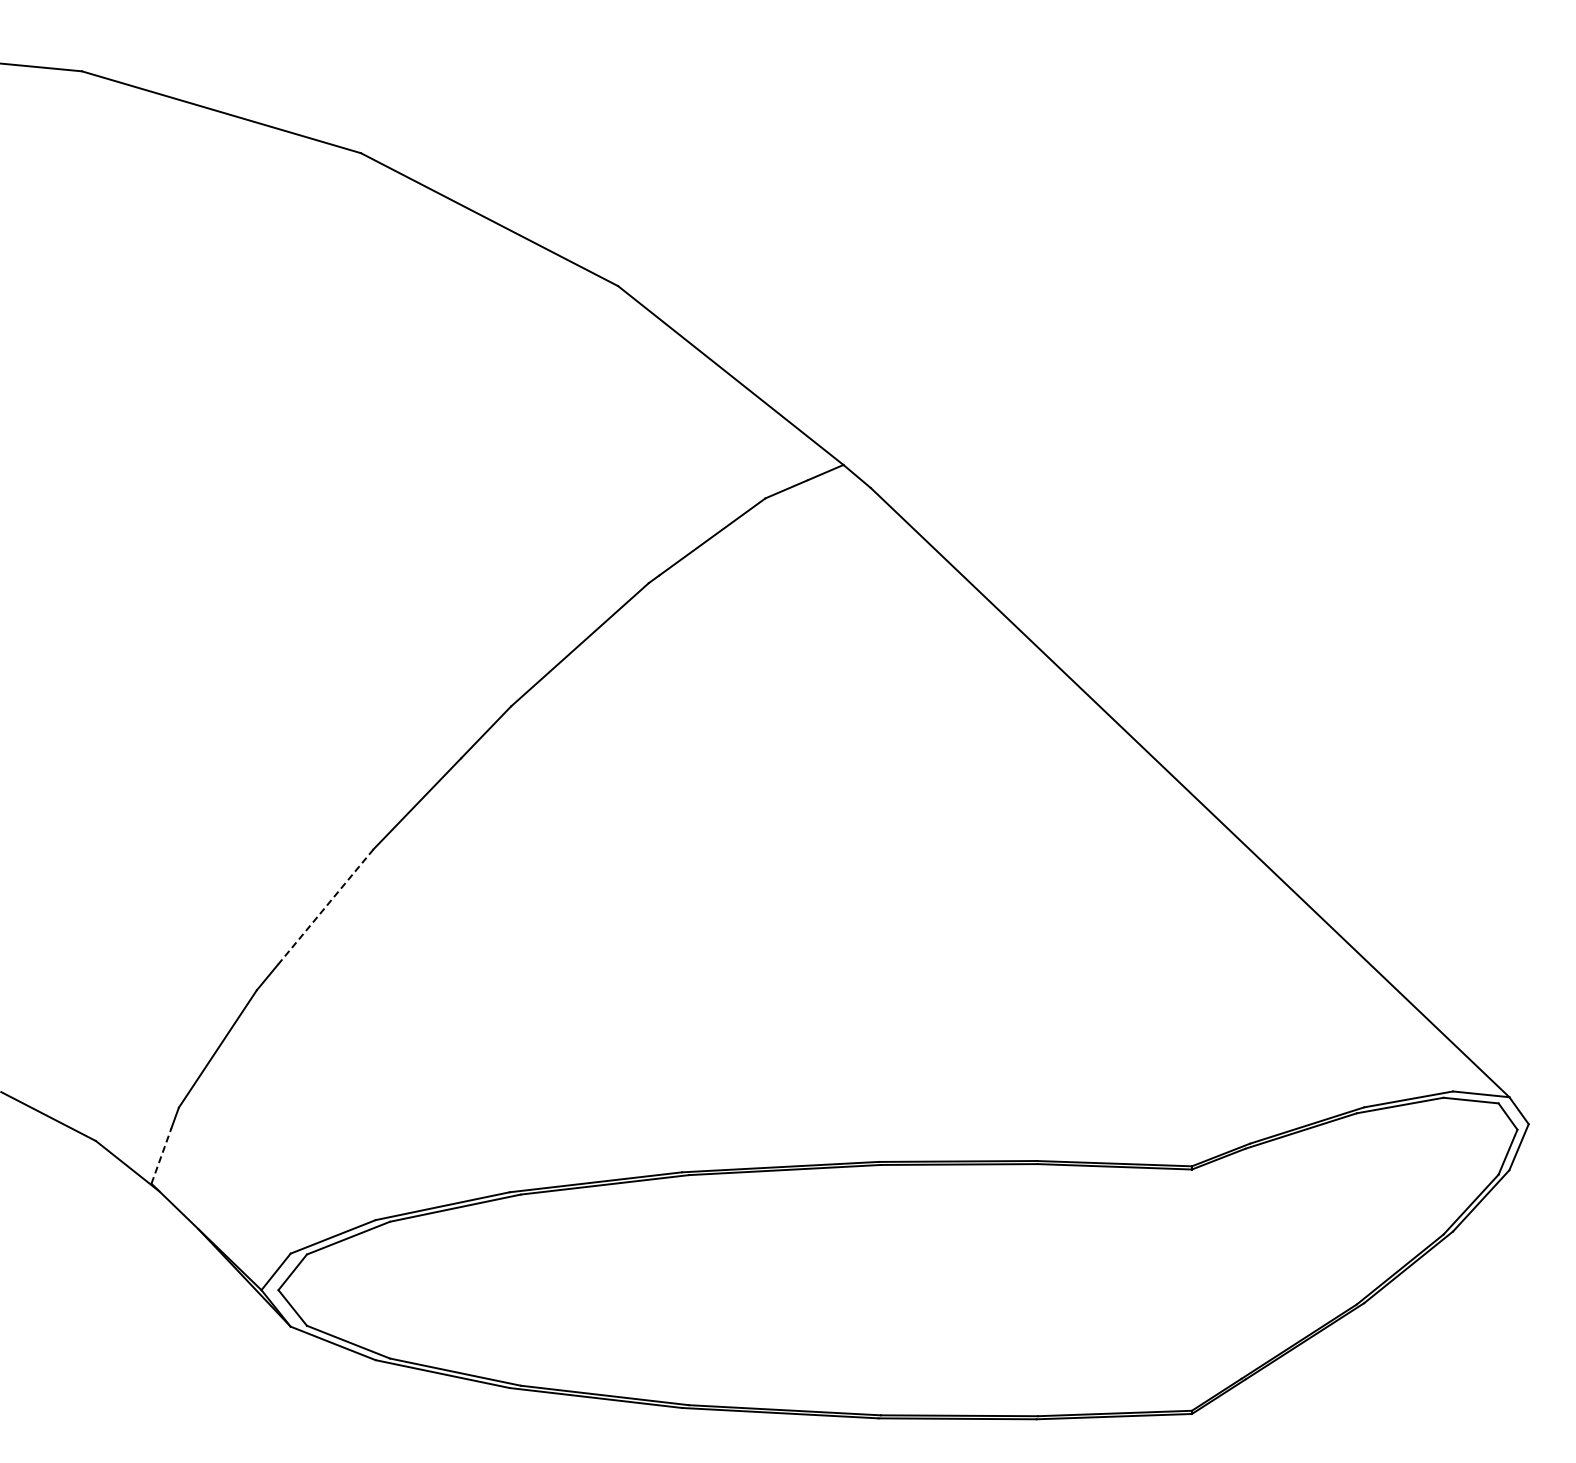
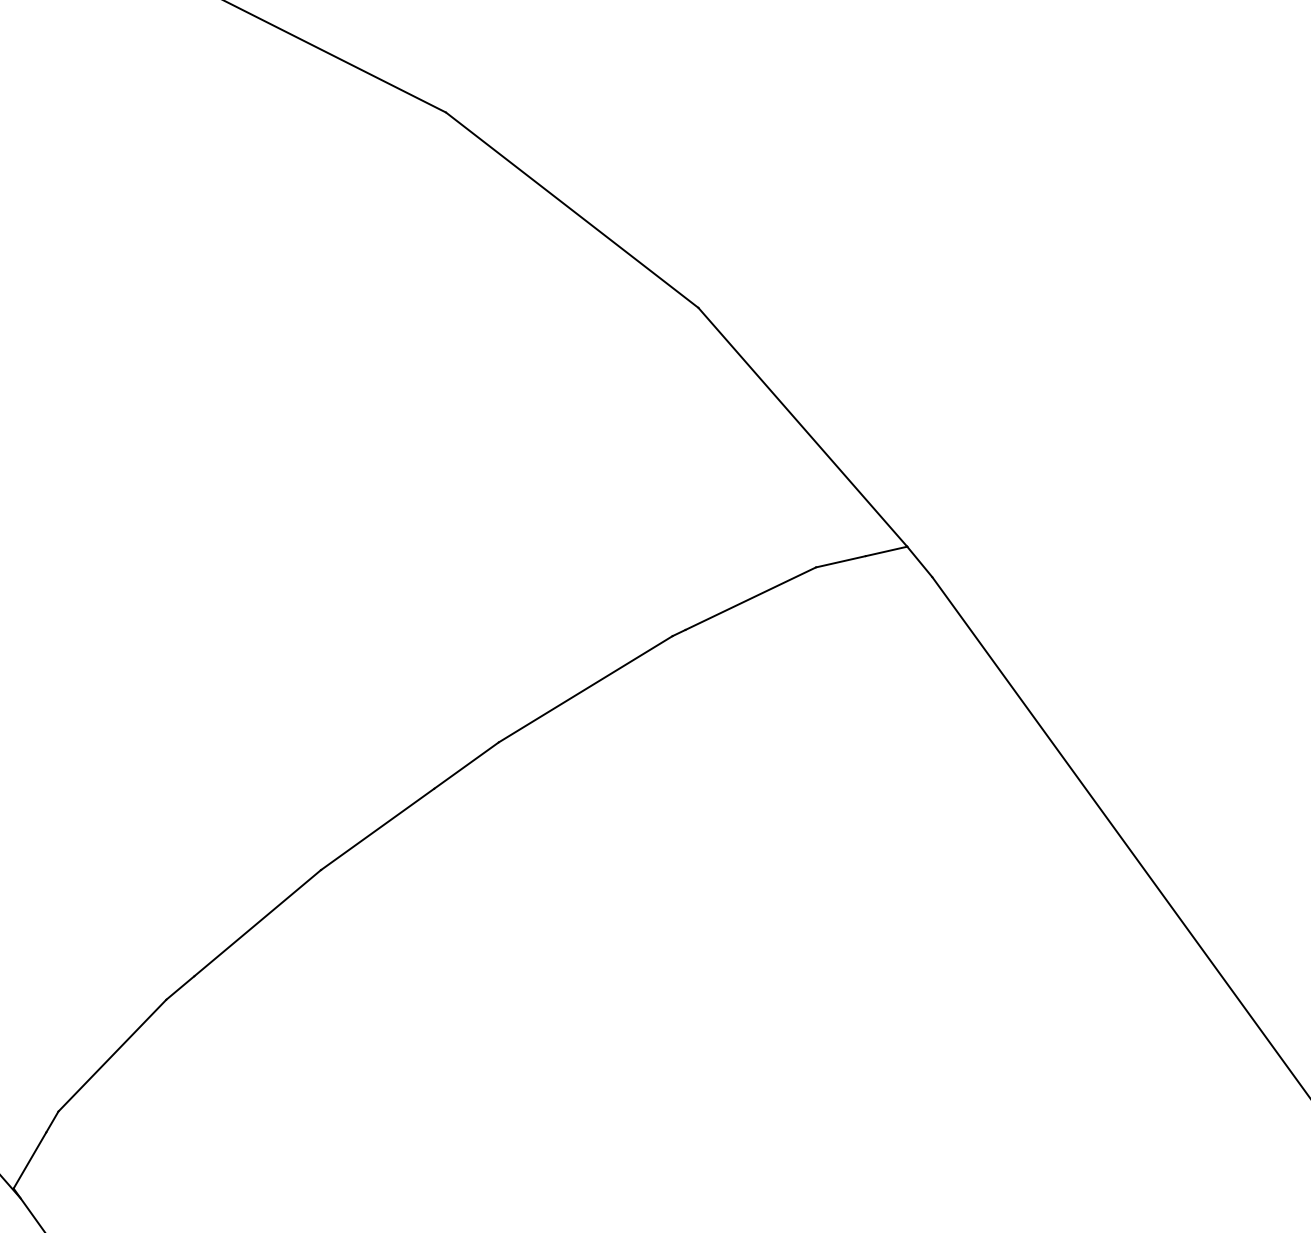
line: (325, 907) -> (257, 923), dashed -> solid
line: (161, 1155) -> (30, 1159), dashed -> solid

